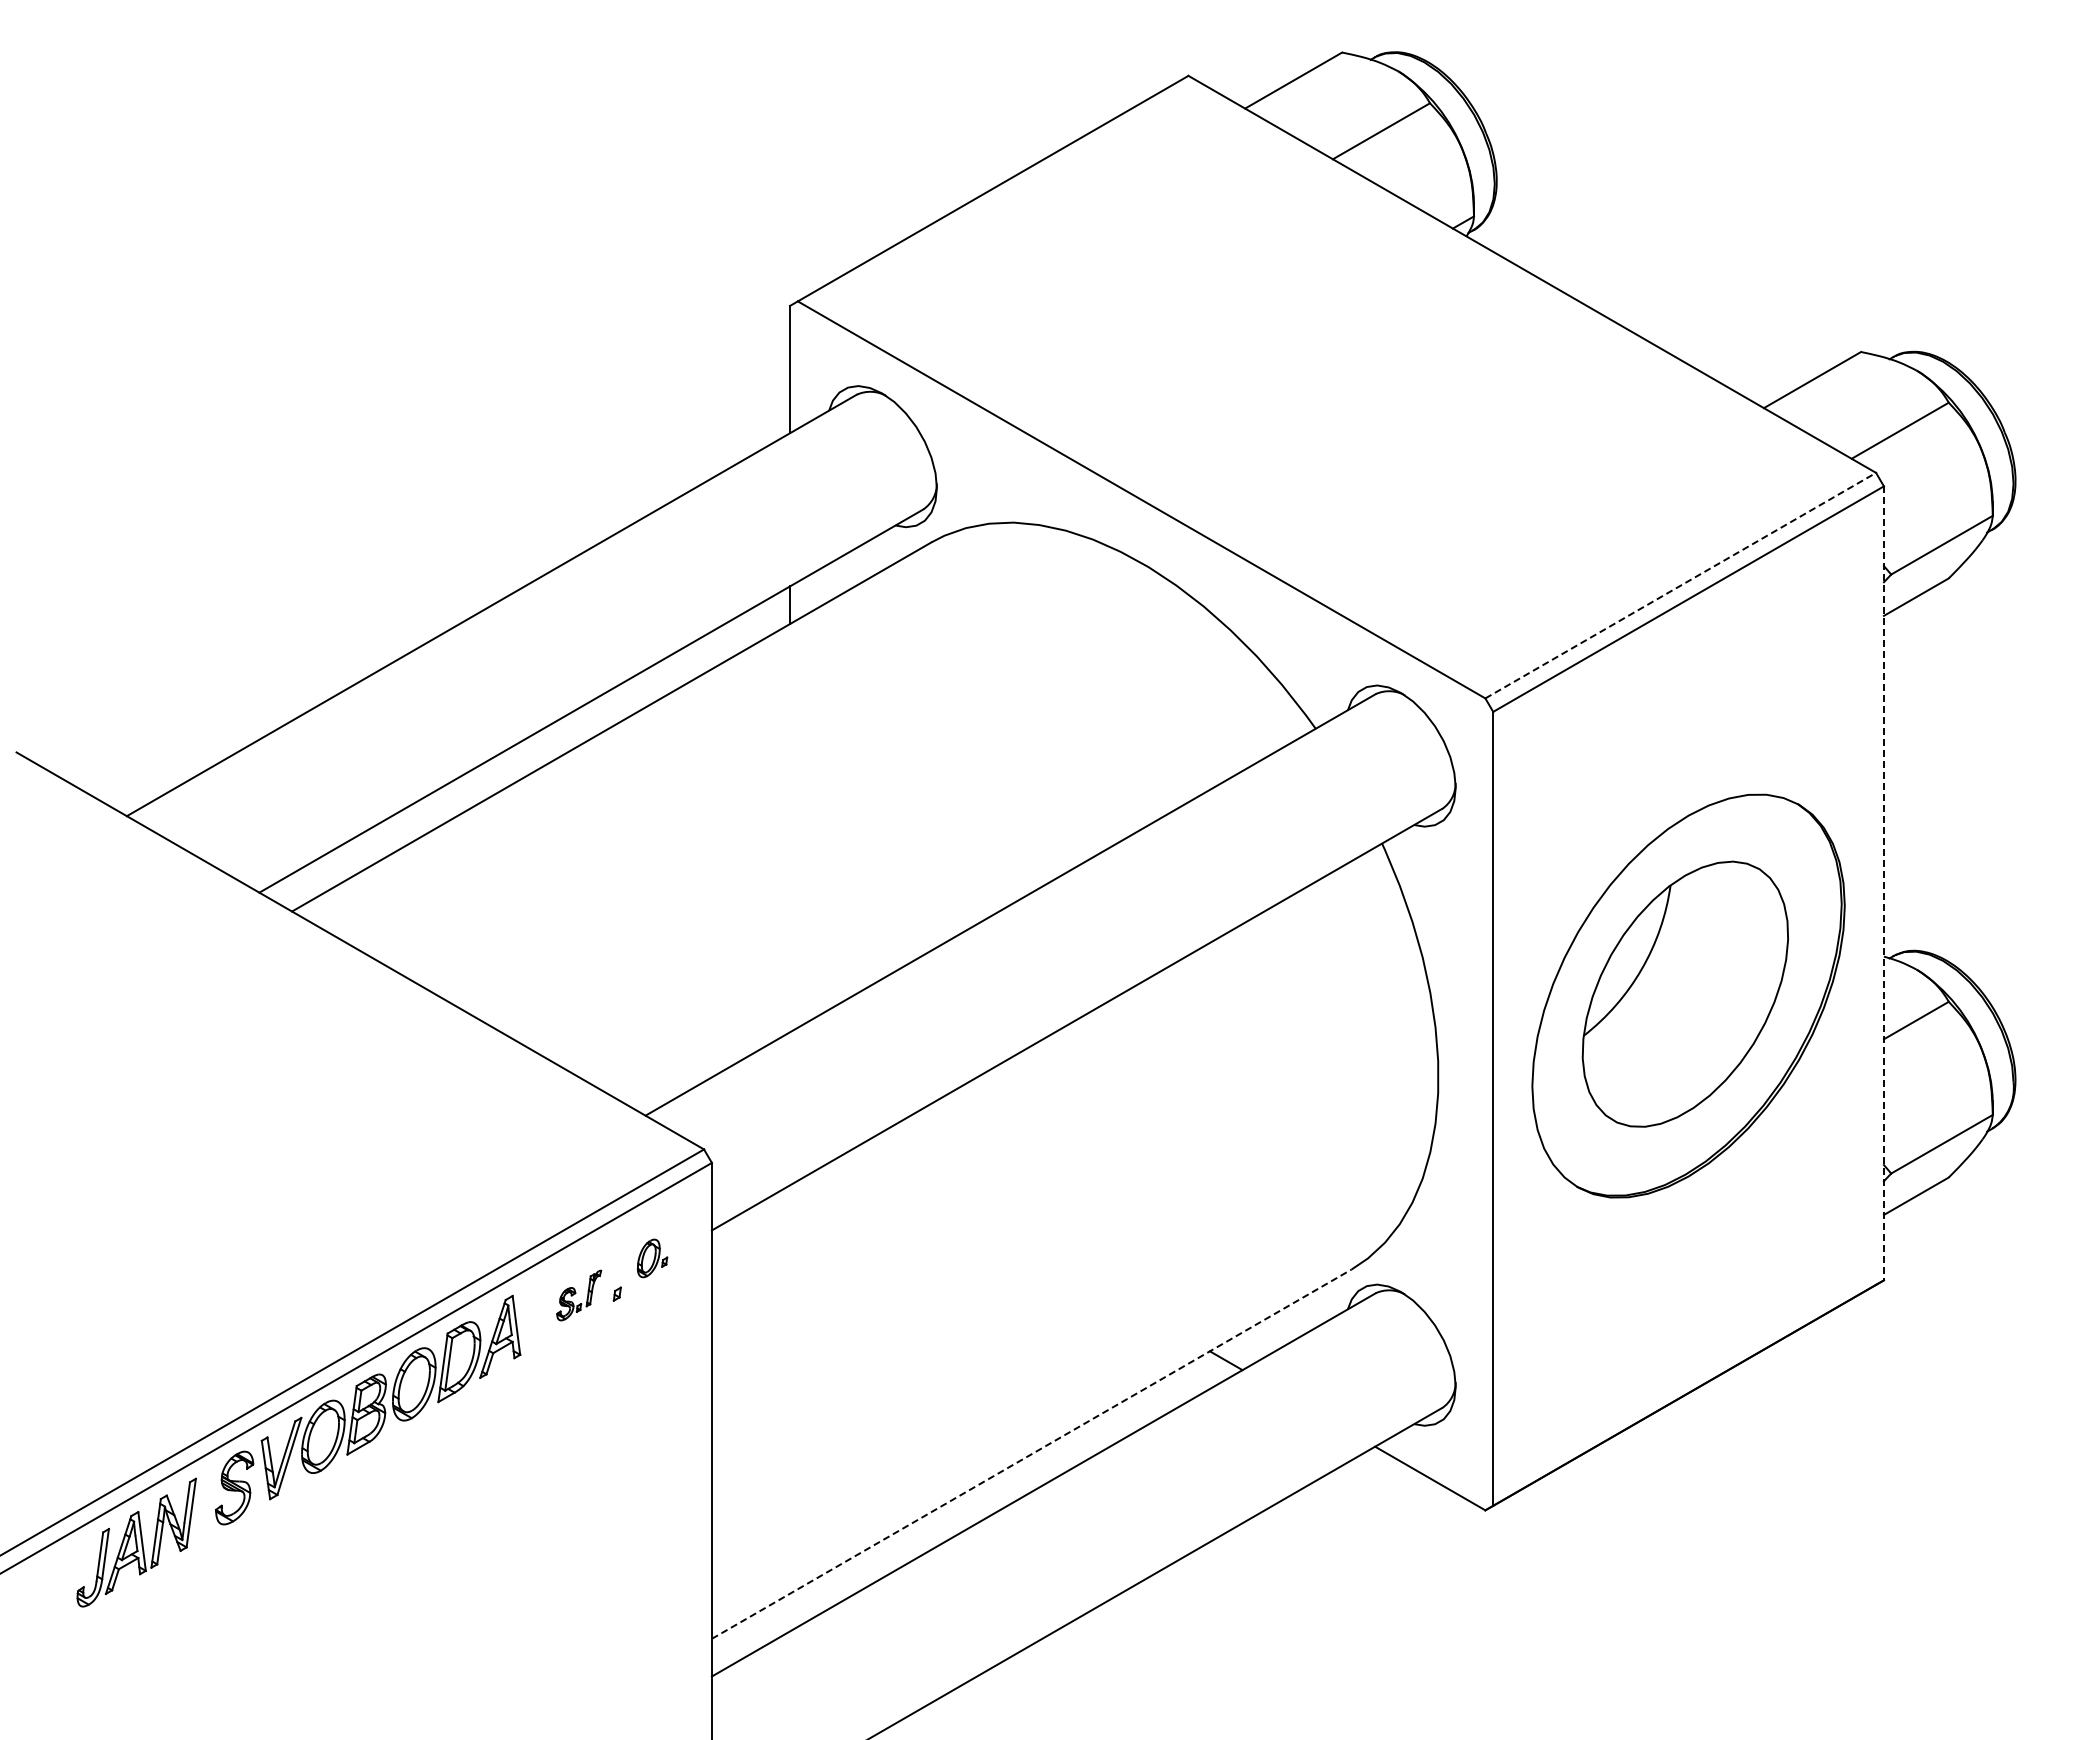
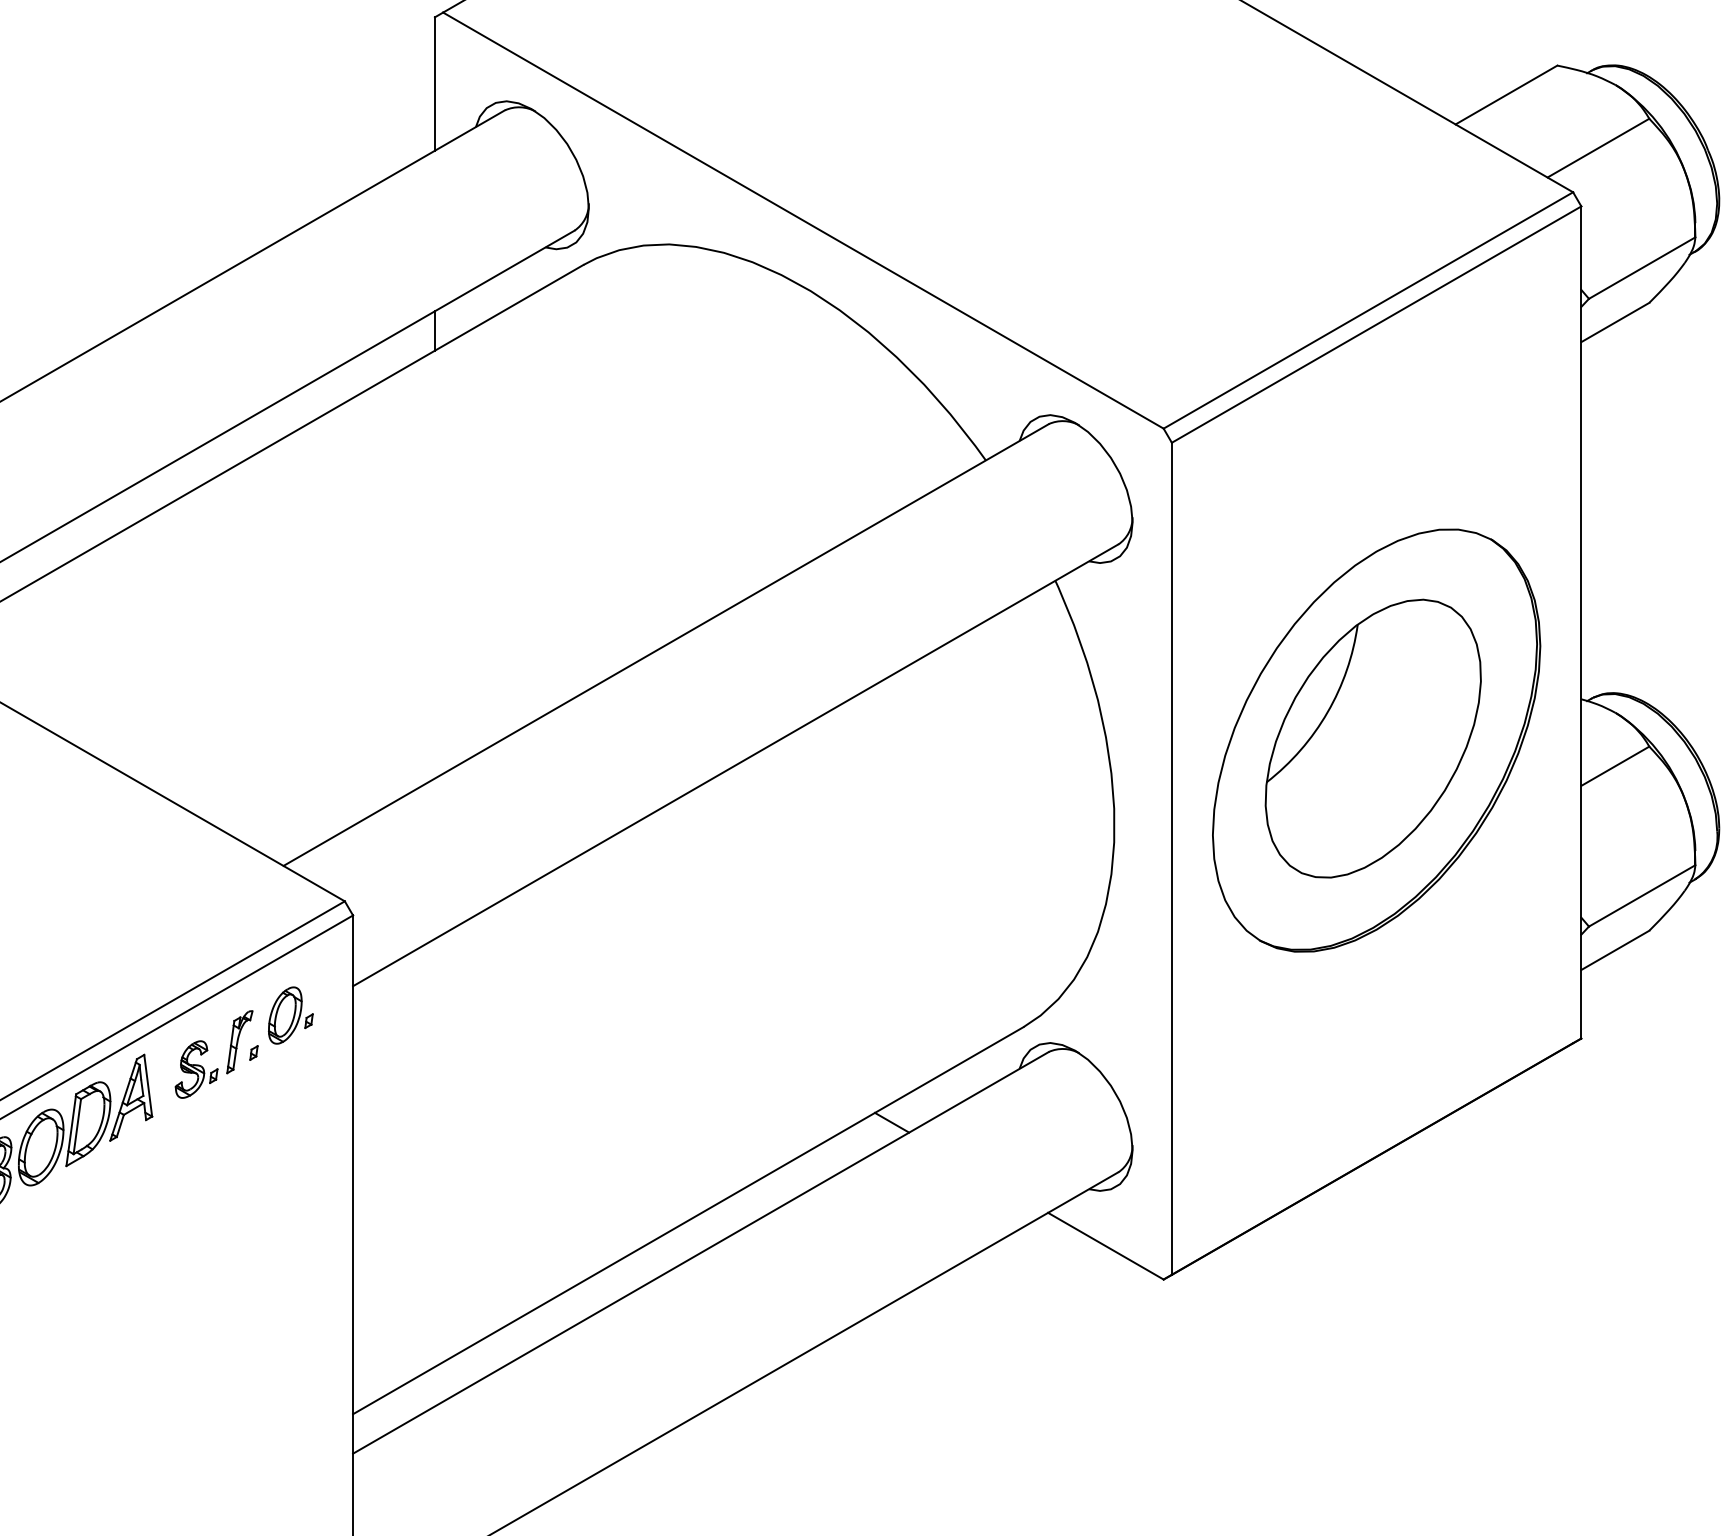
line: (1680, 585) -> (1368, 310), dashed -> solid
line: (1883, 883) -> (1580, 622), dashed -> solid
part: (652, 1258) -> (290, 1015), size x1.43
part: (578, 1295) -> (213, 1054), size x1.67
line: (1032, 1453) -> (689, 1219), dashed -> solid

